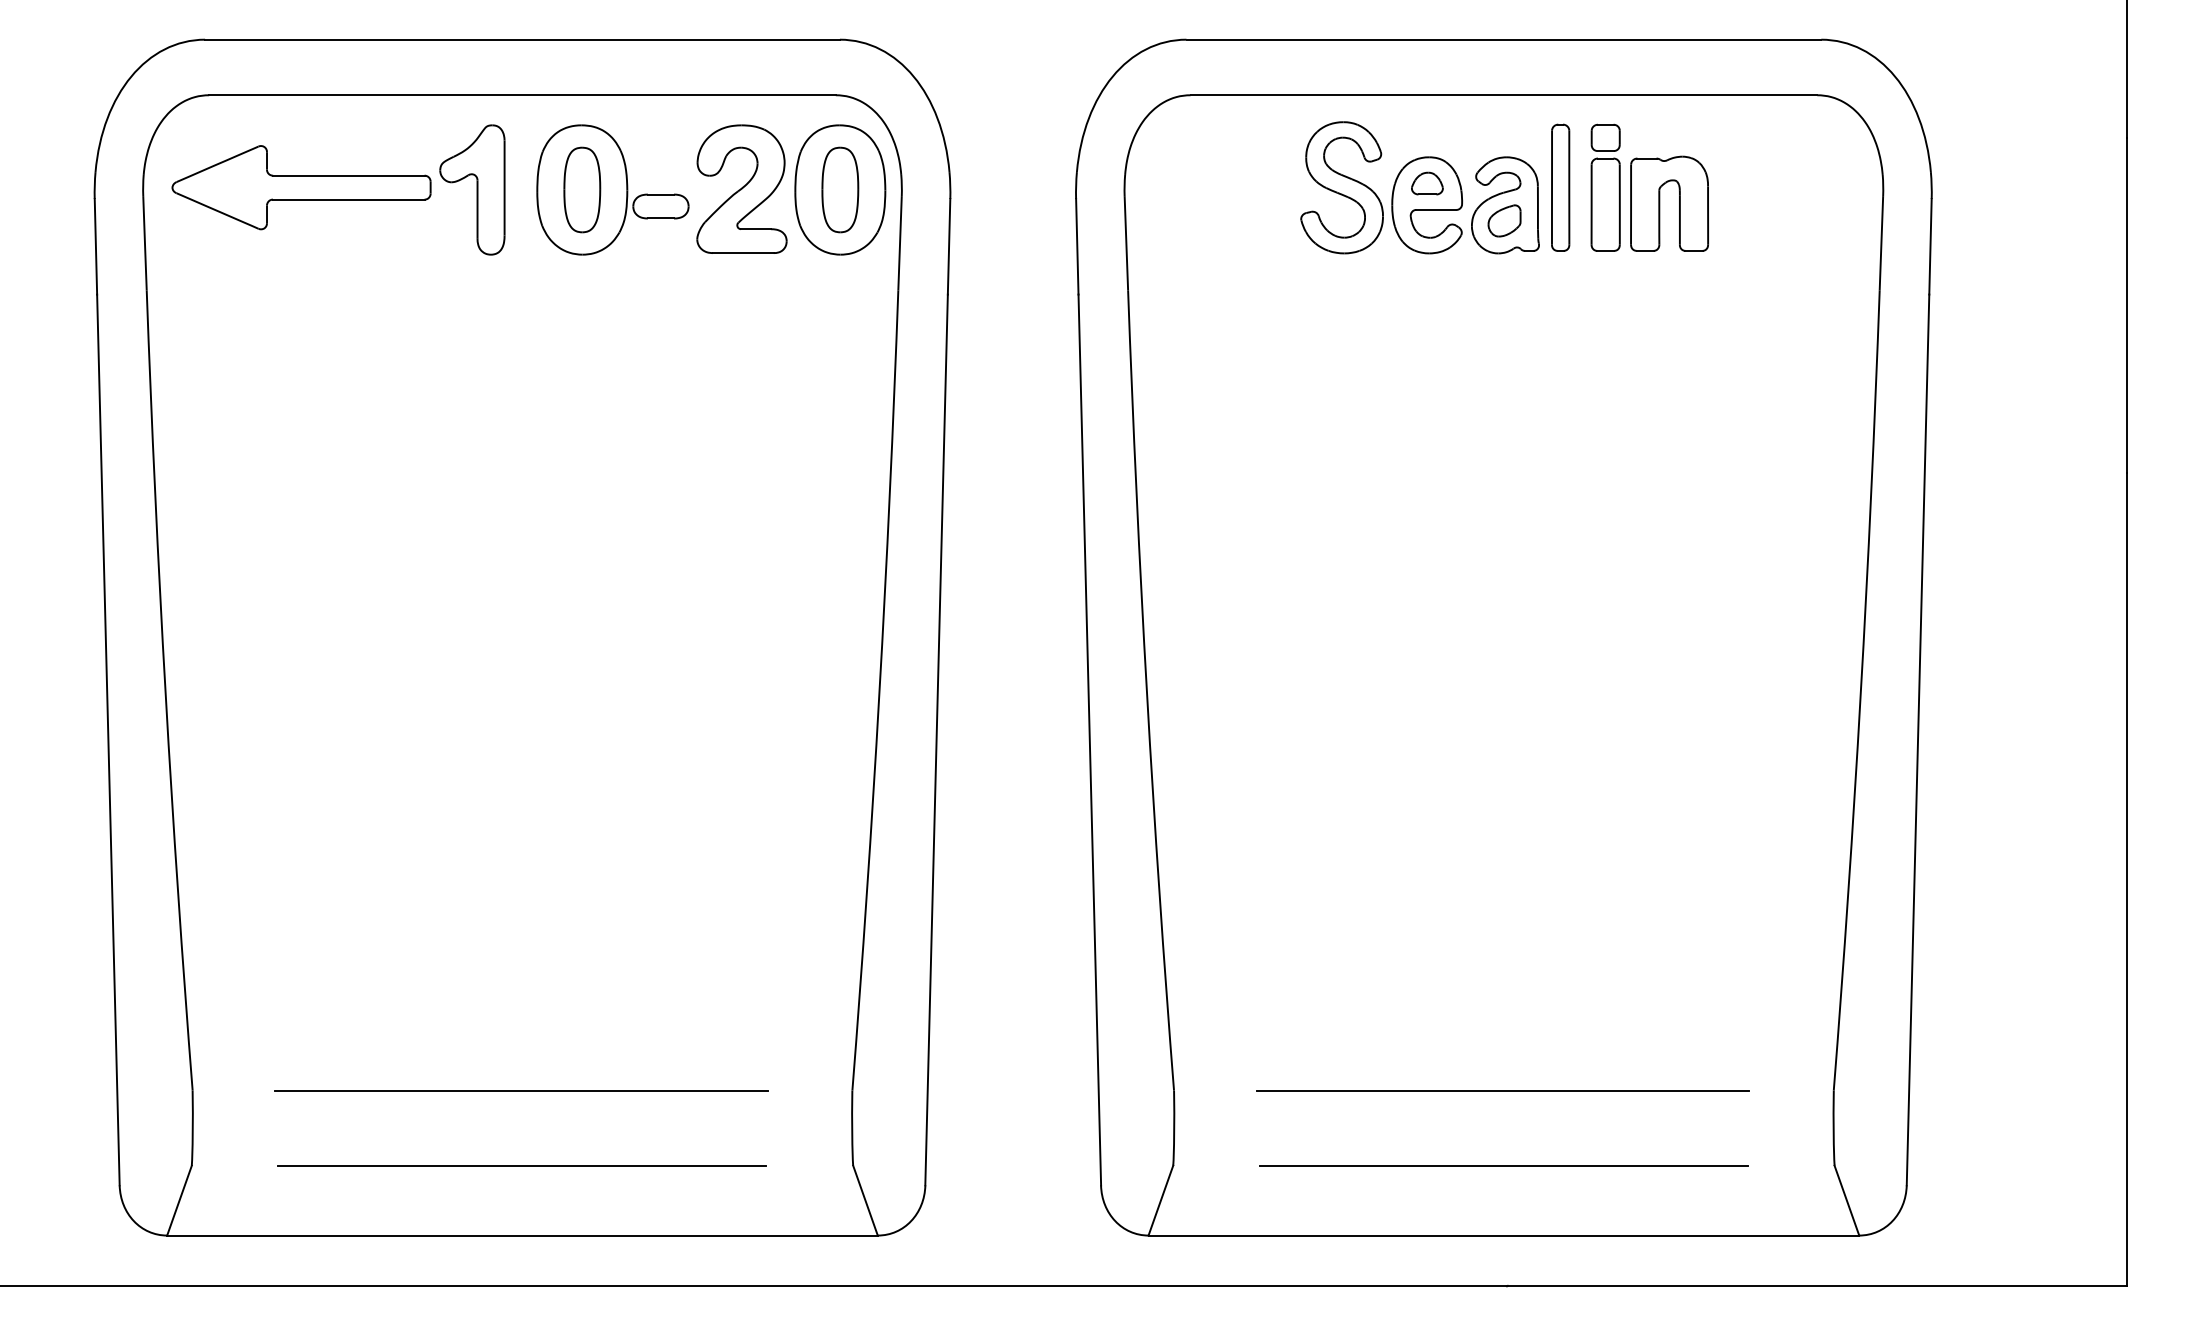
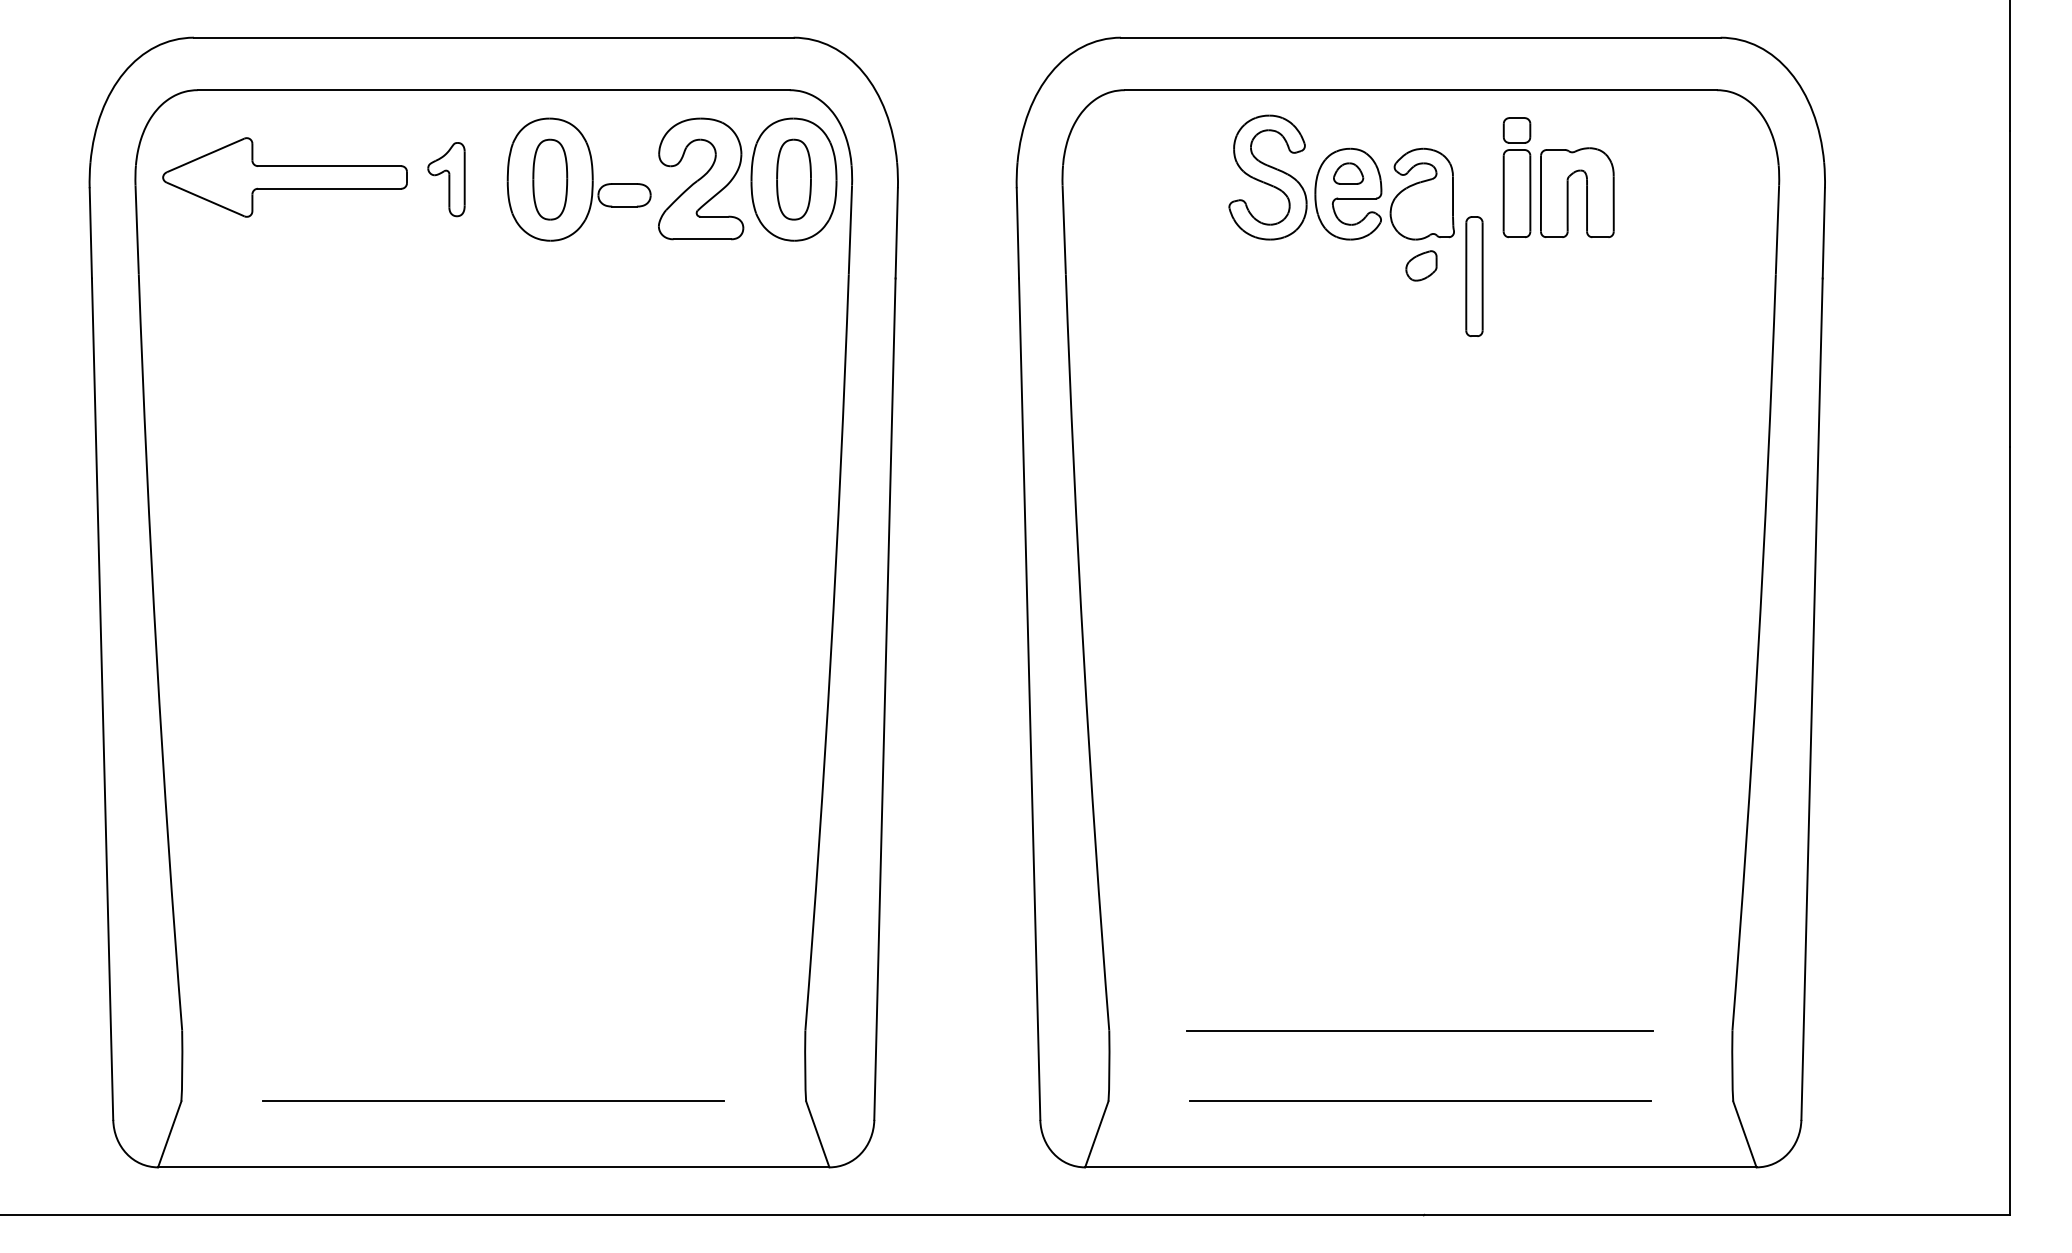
part: (1560, 187) -> (1474, 276), moved
part: (472, 189) -> (446, 179), size x0.6
part: (1504, 220) -> (1421, 265), moved
line: (521, 1090) -> (492, 1030), removed

